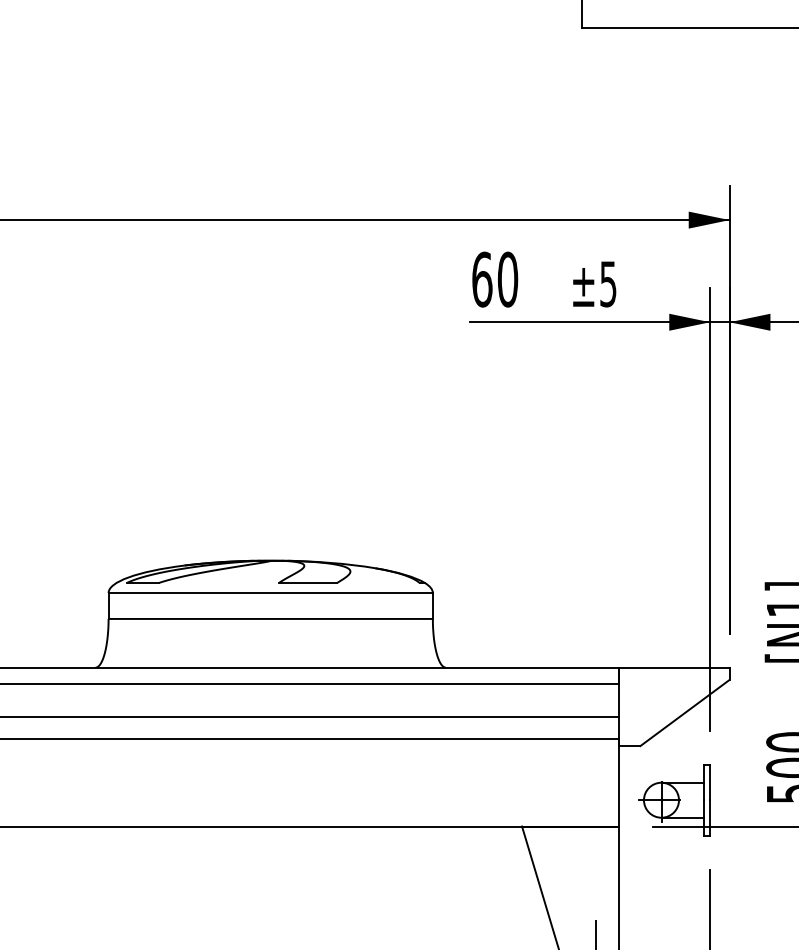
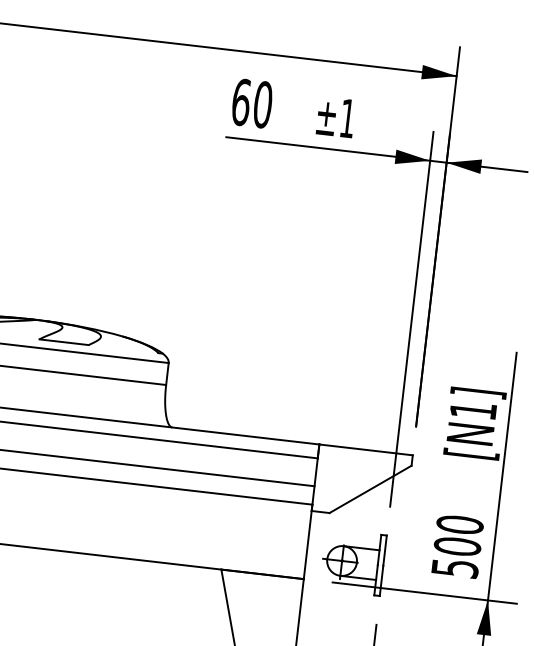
text: (608, 284) -> (347, 118), ±5 -> ±1

